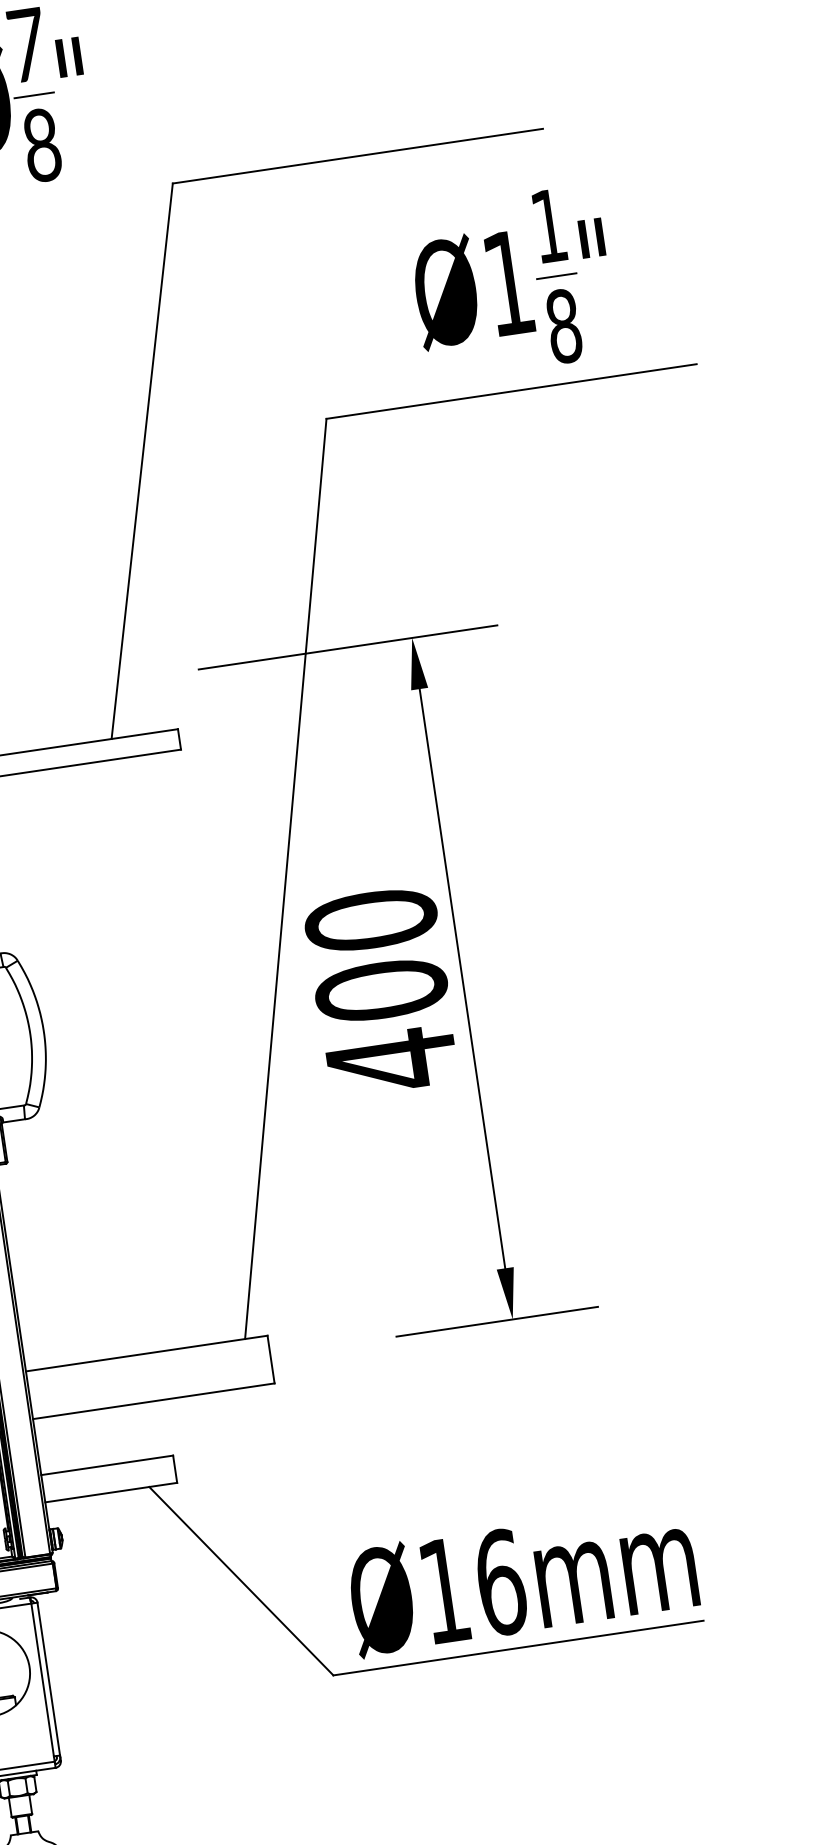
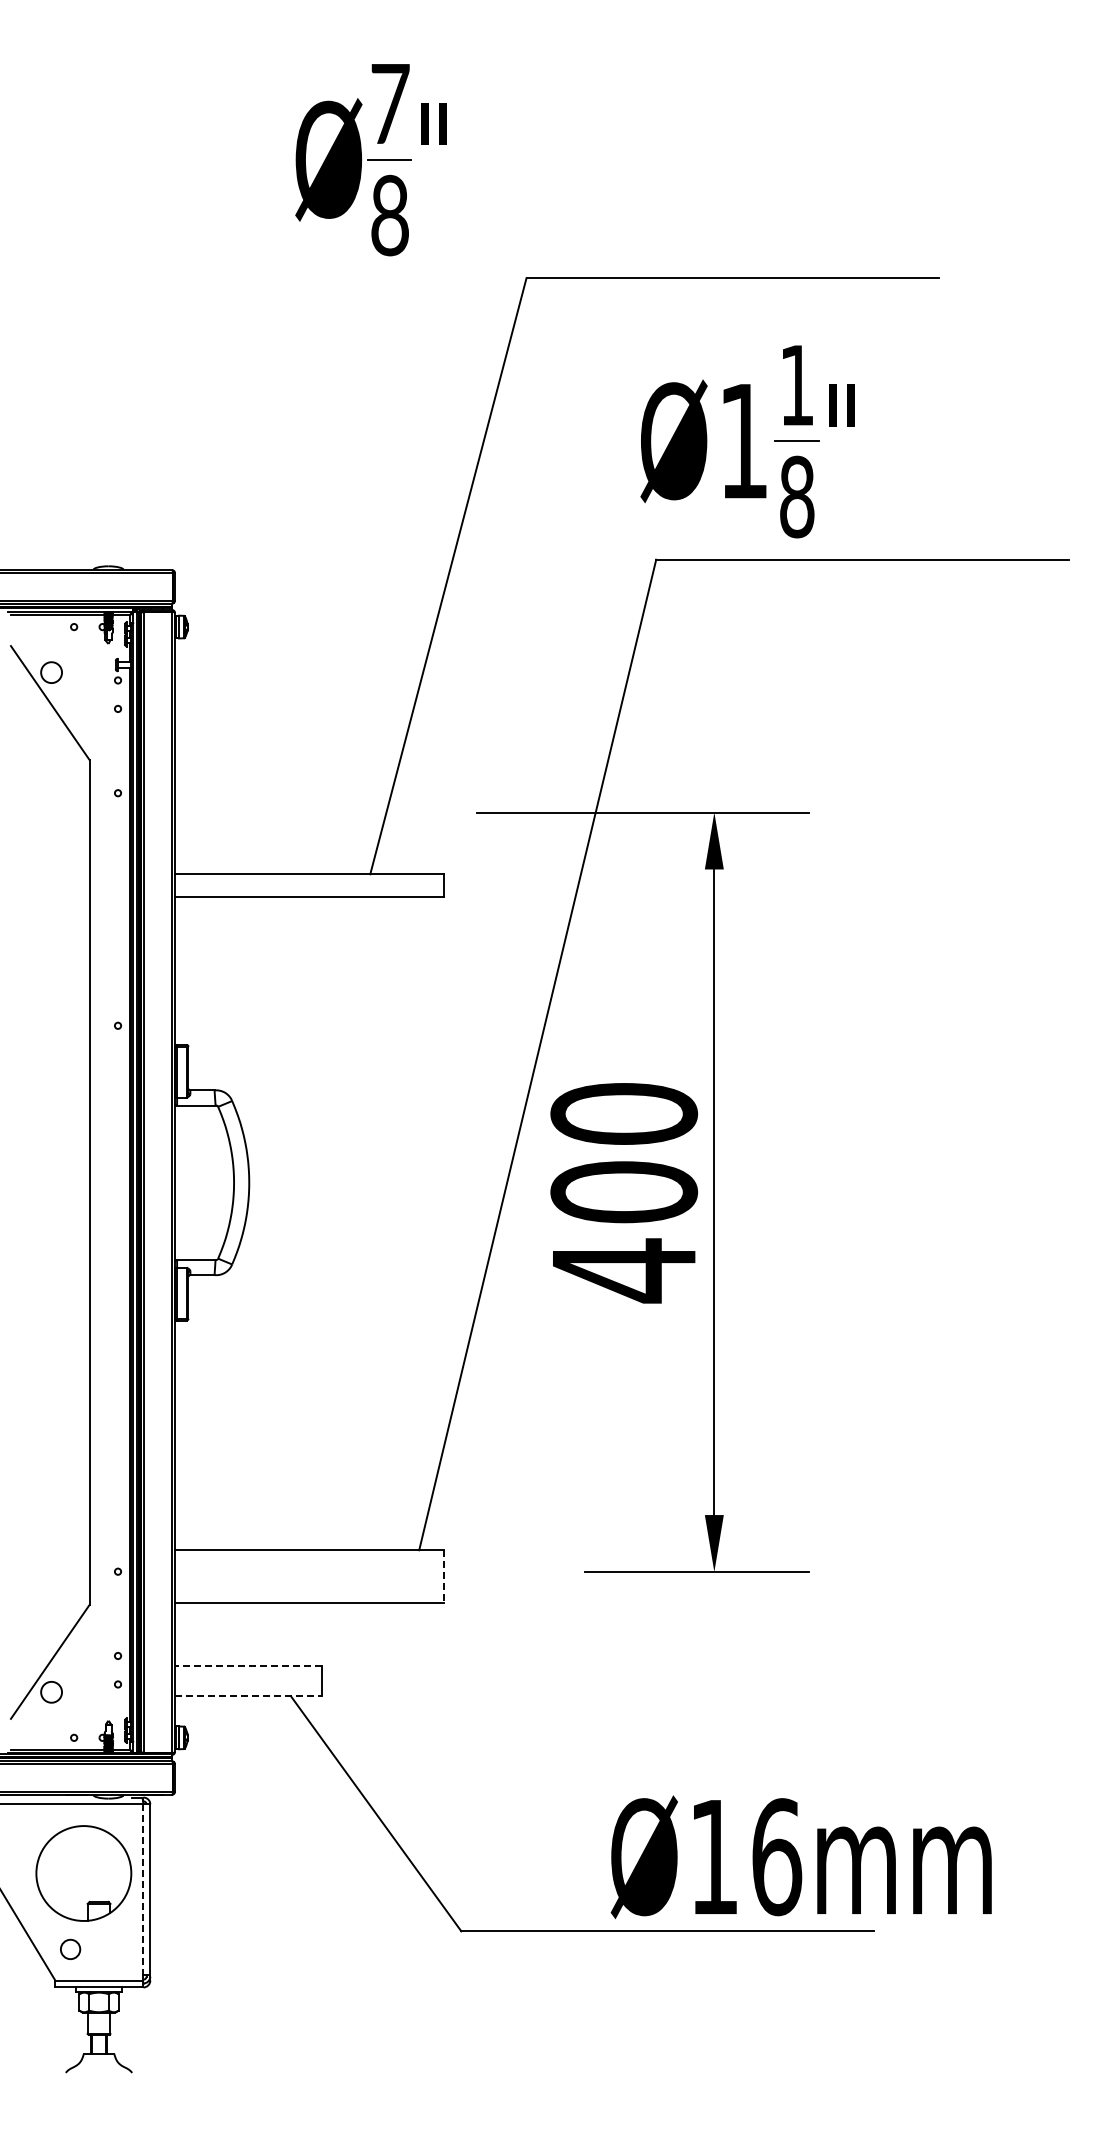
part: (512, 283) -> (747, 441), moved
line: (271, 1359) -> (444, 1576), solid -> dashed
line: (106, 1465) -> (247, 1665), solid -> dashed
line: (111, 1492) -> (248, 1696), solid -> dashed
text: (522, 1579) -> (800, 1857), moved
line: (42, 1680) -> (143, 1890), solid -> dashed

